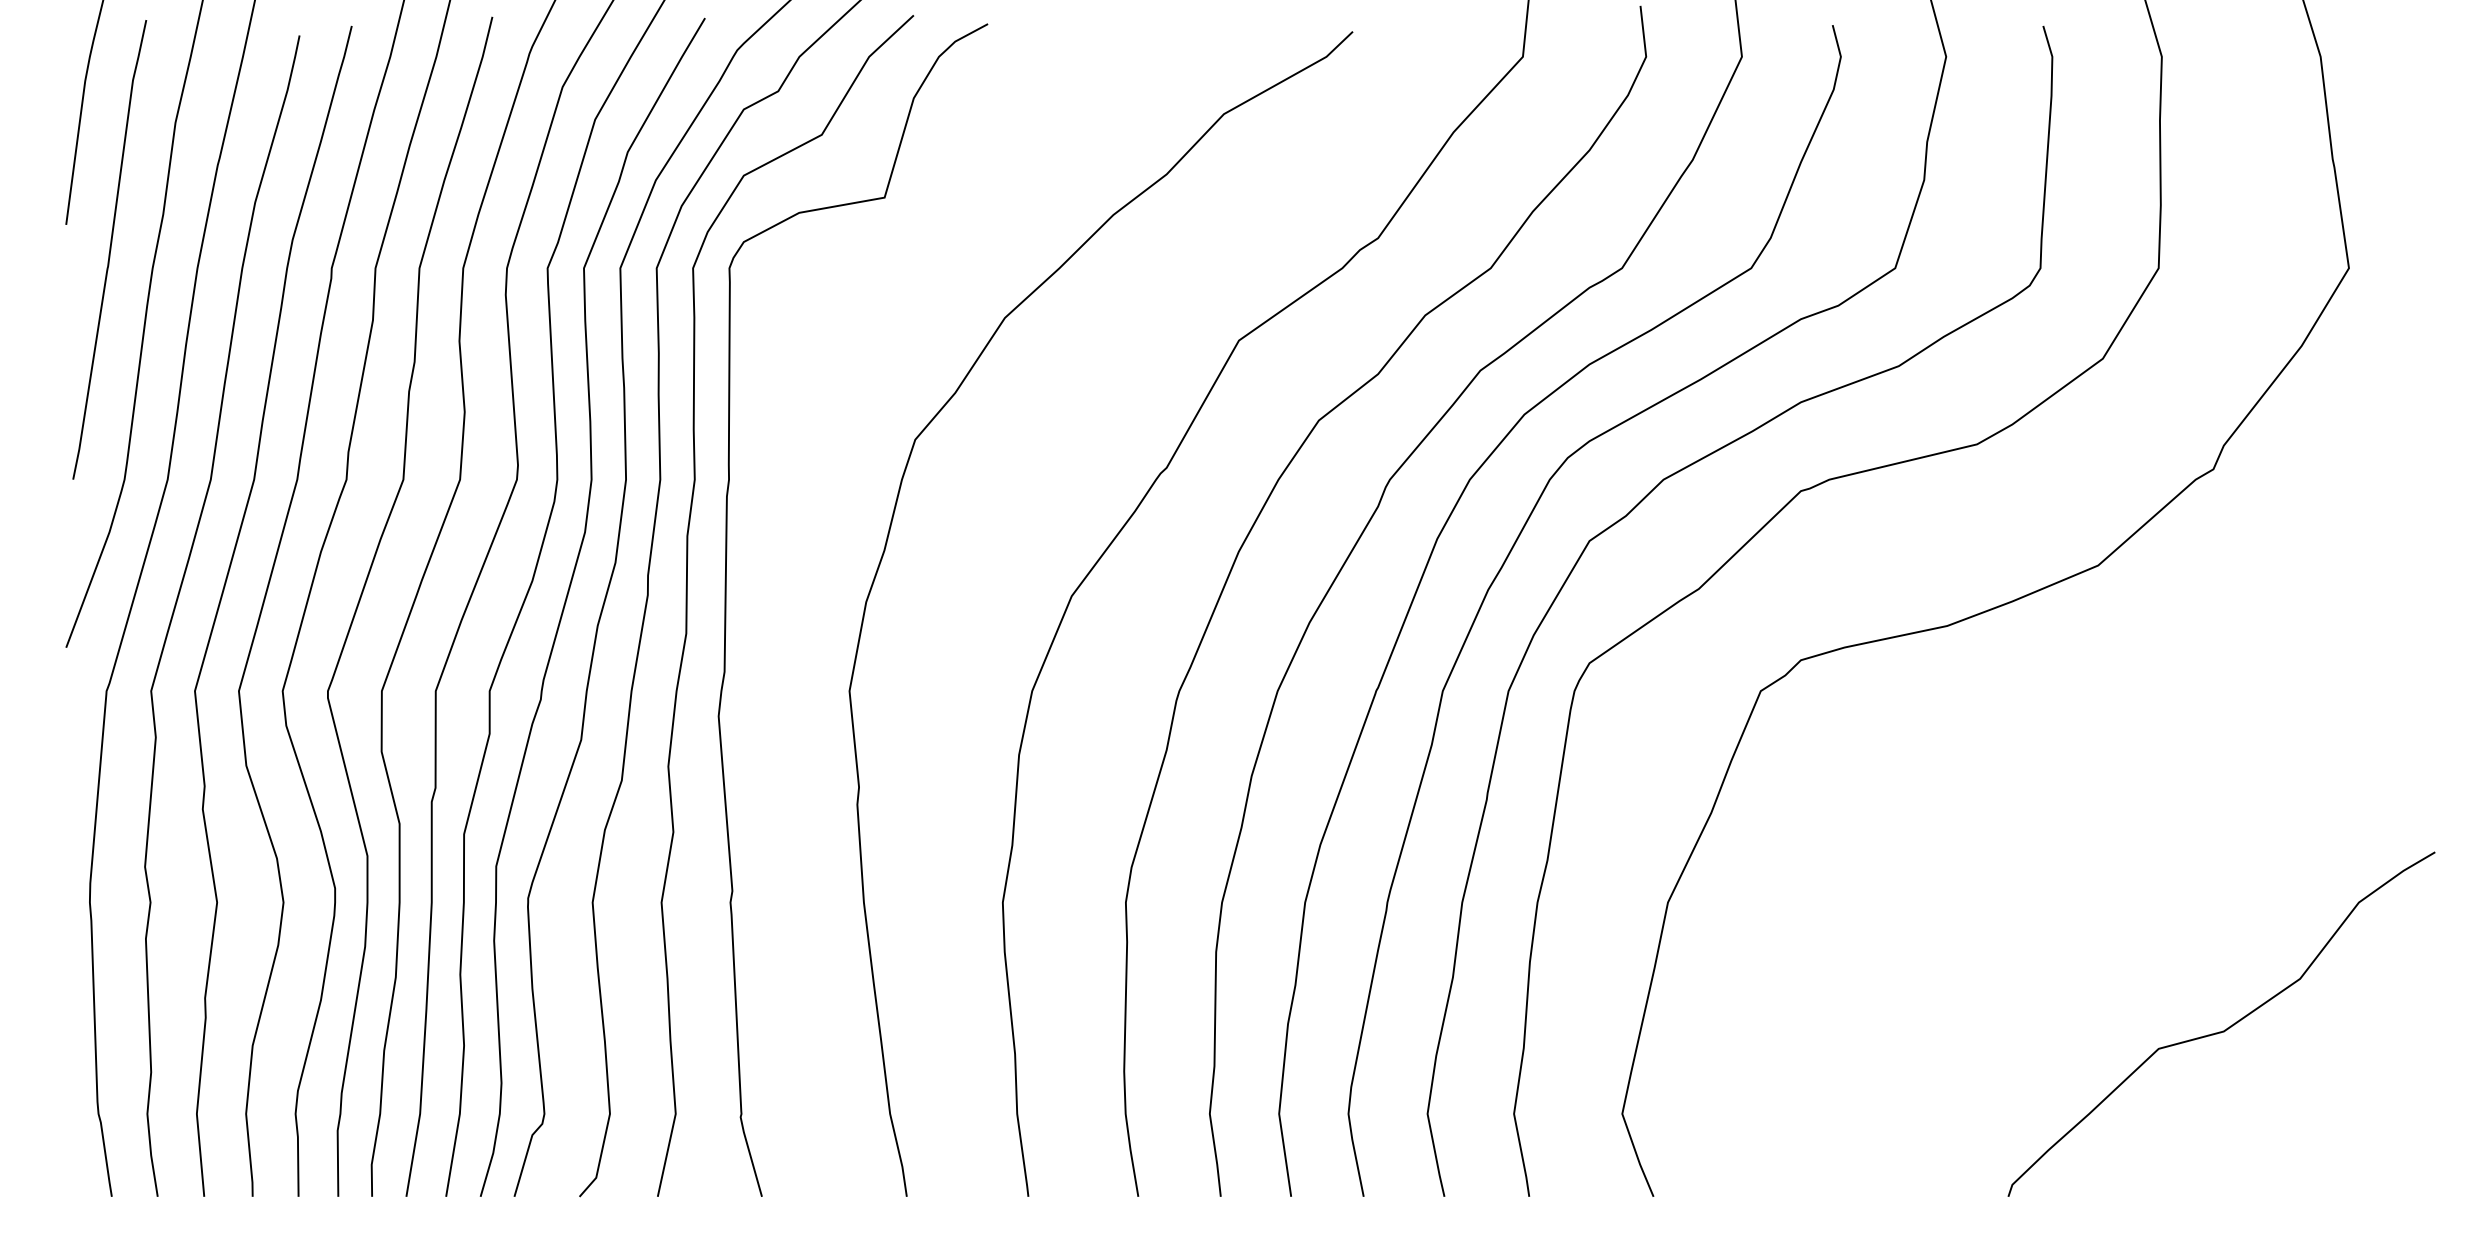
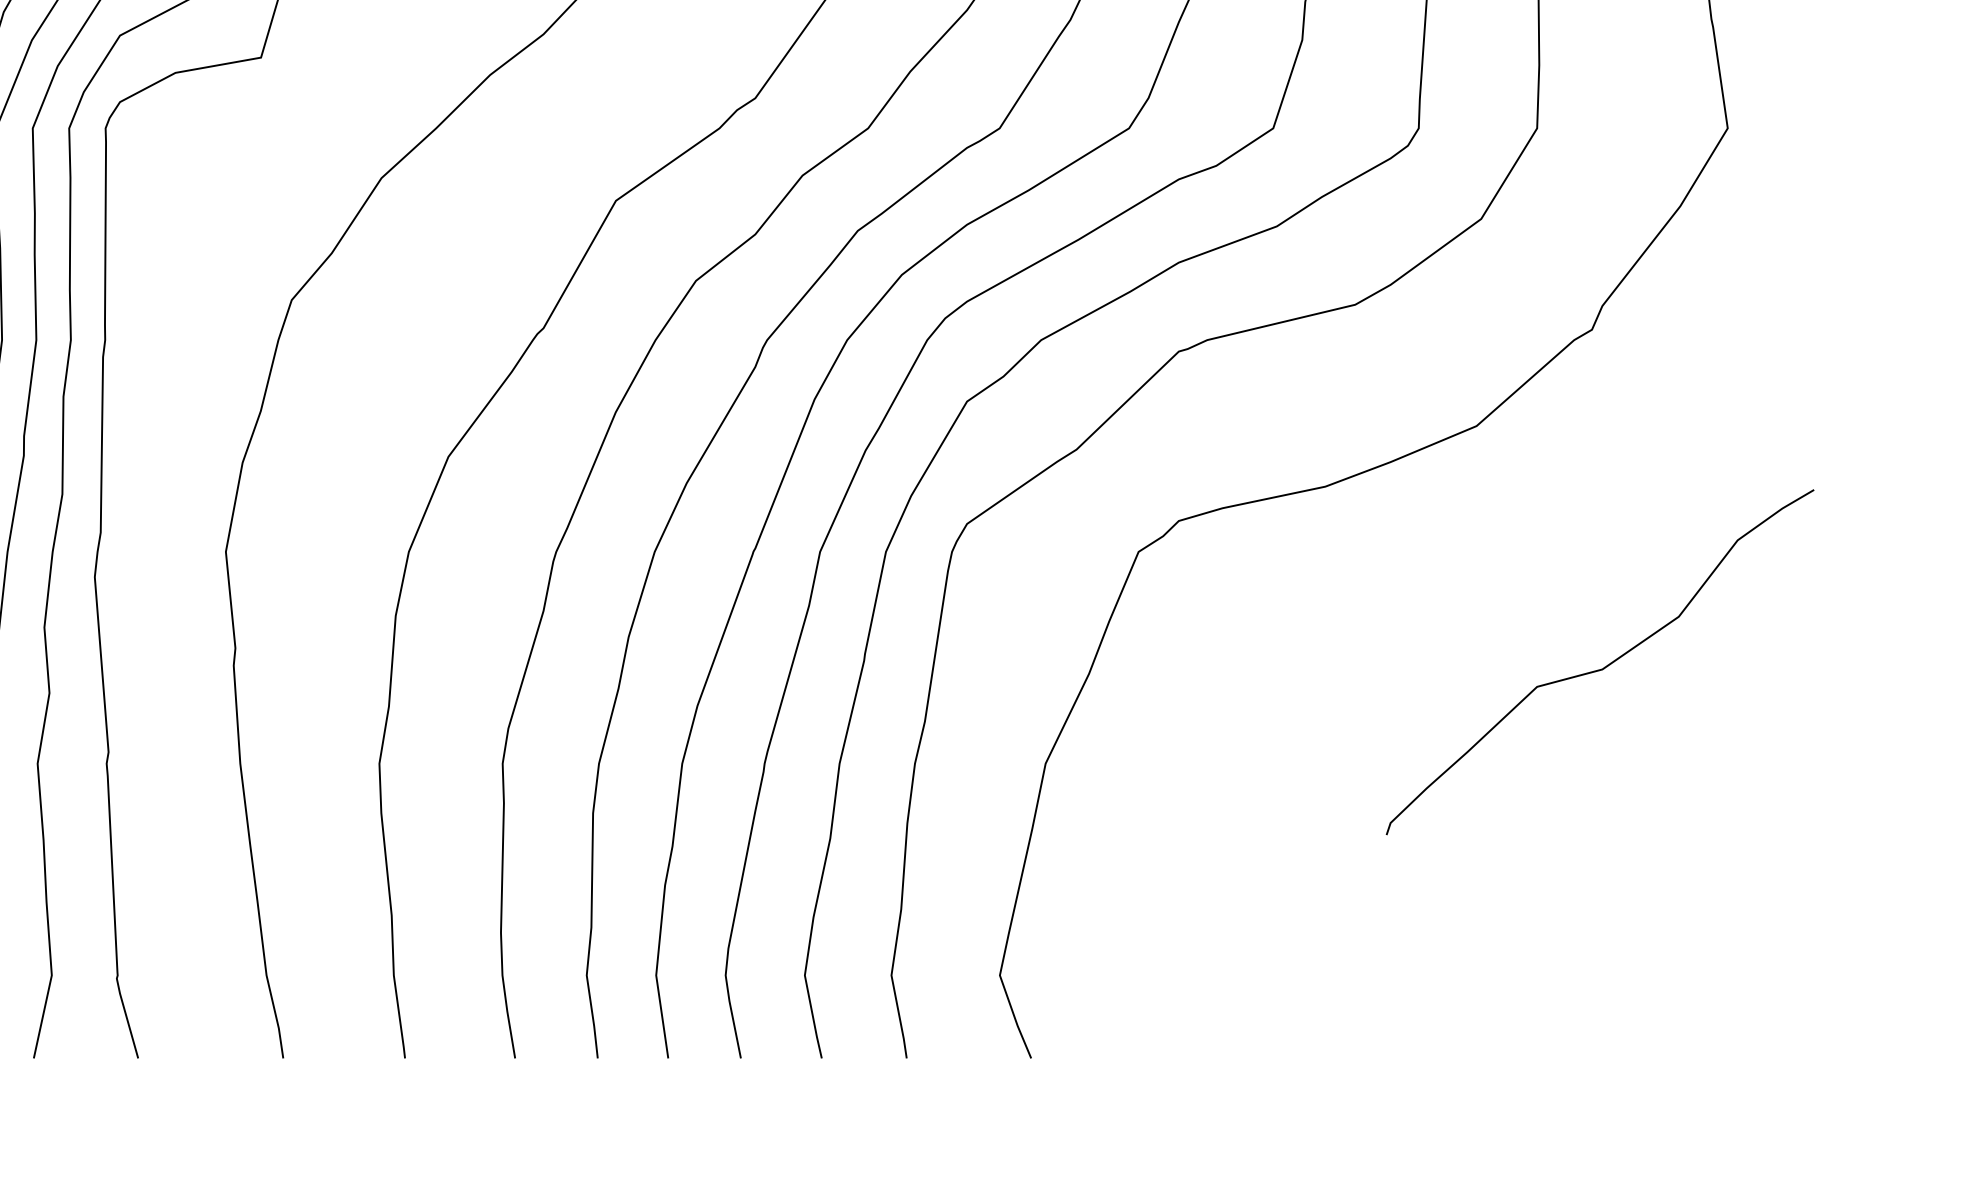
curve: (2224, 1029) -> (1603, 667), moved

